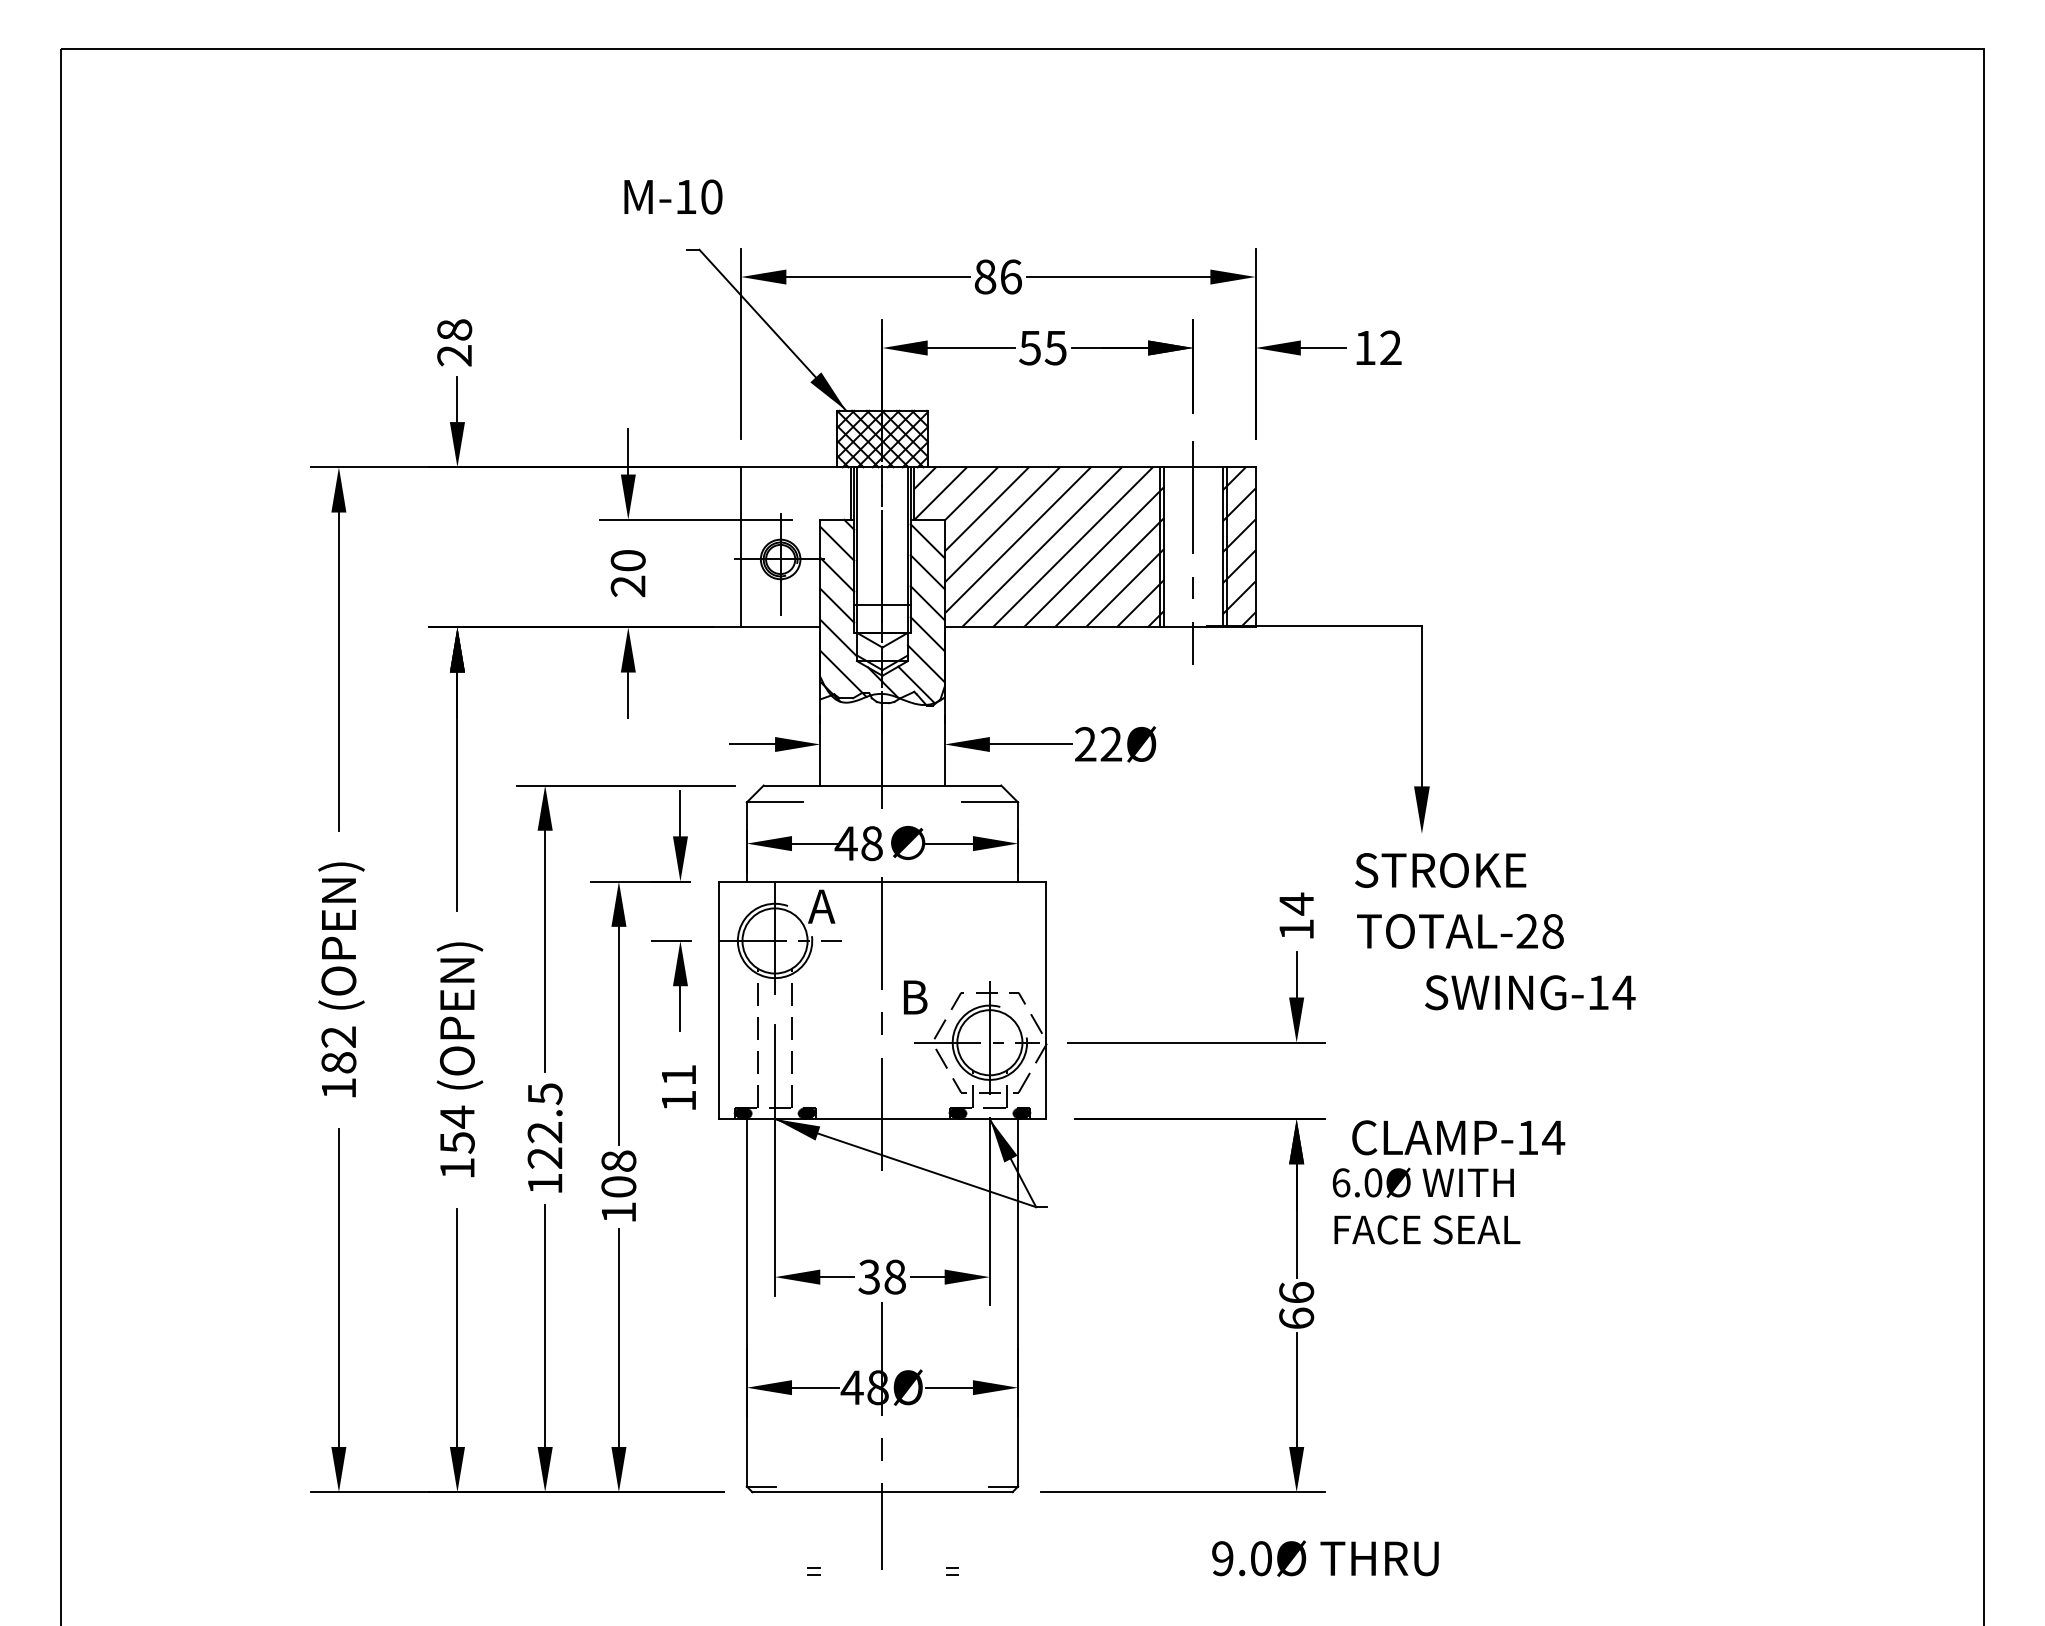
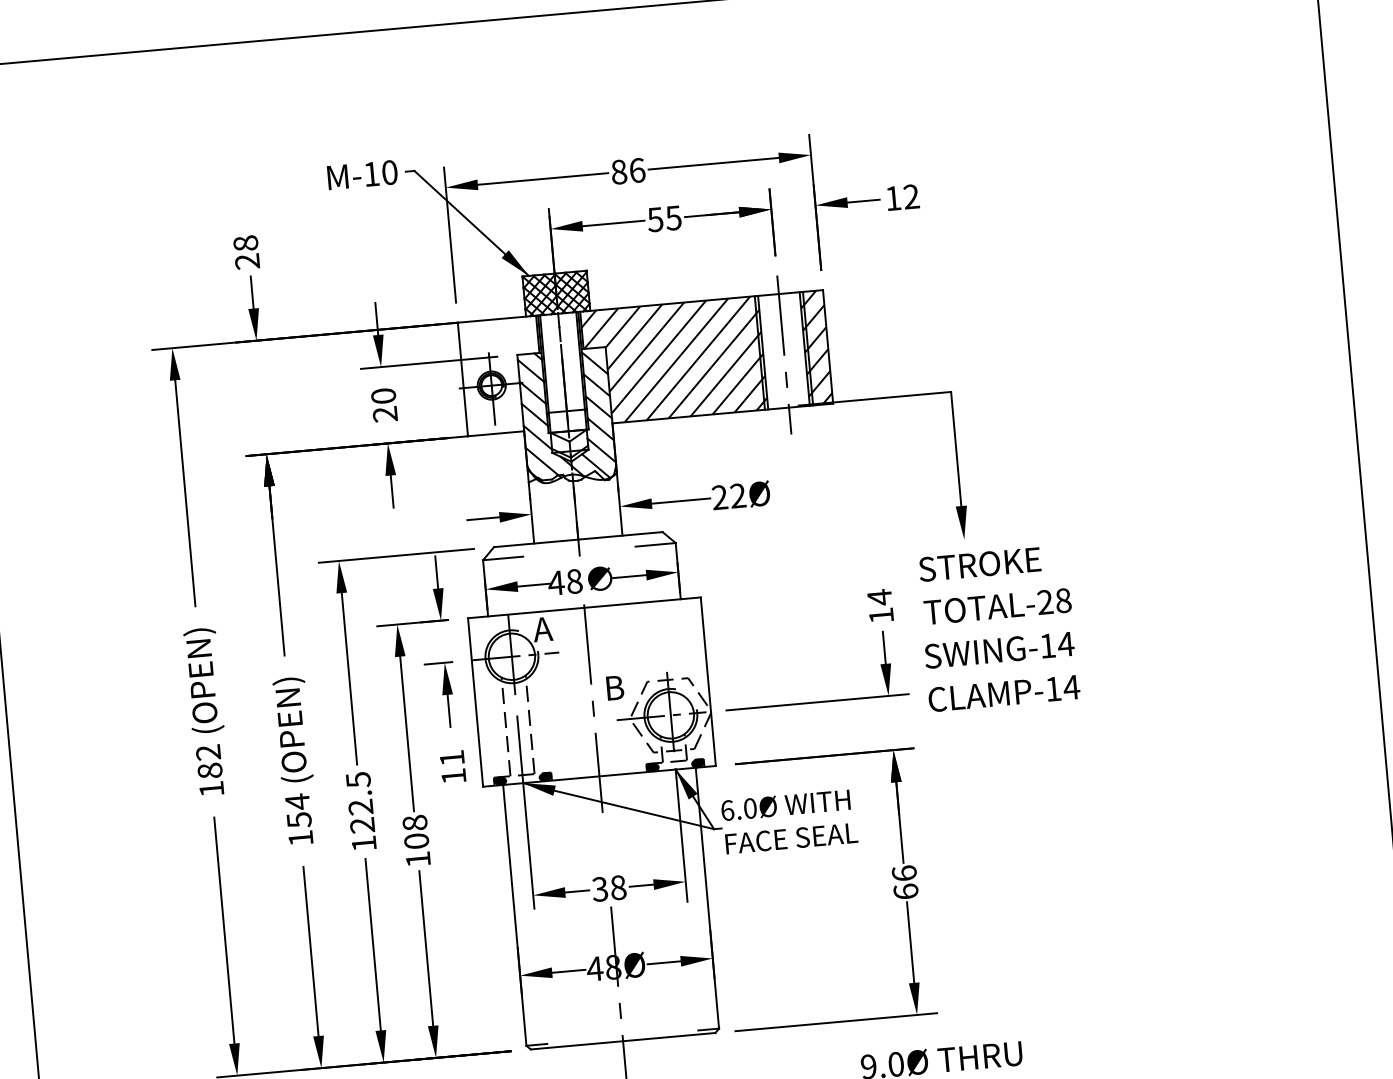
text: (673, 196) -> (362, 174), moved
text: (1530, 992) -> (999, 650), moved
text: (1458, 1137) -> (1004, 693), moved
text: (1426, 1205) -> (789, 821), moved

